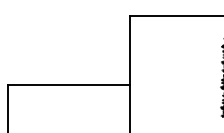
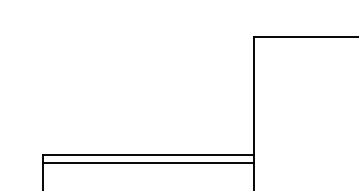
line: (68, 89) -> (147, 163), added

